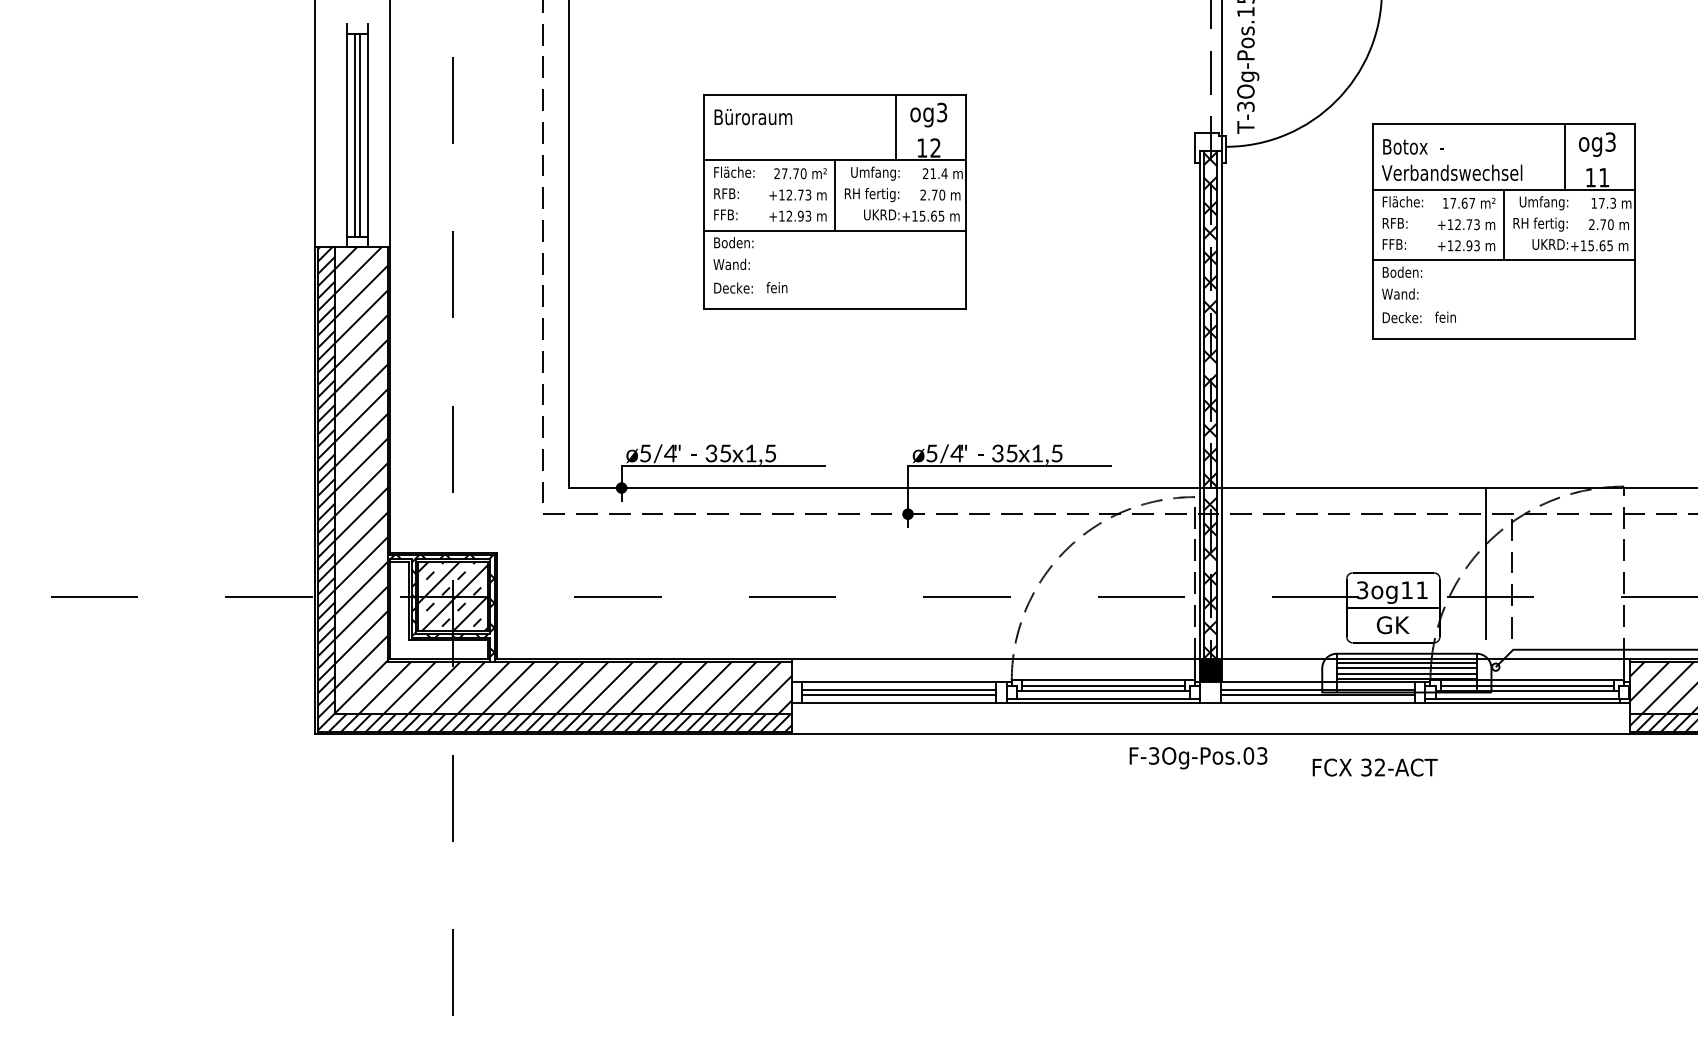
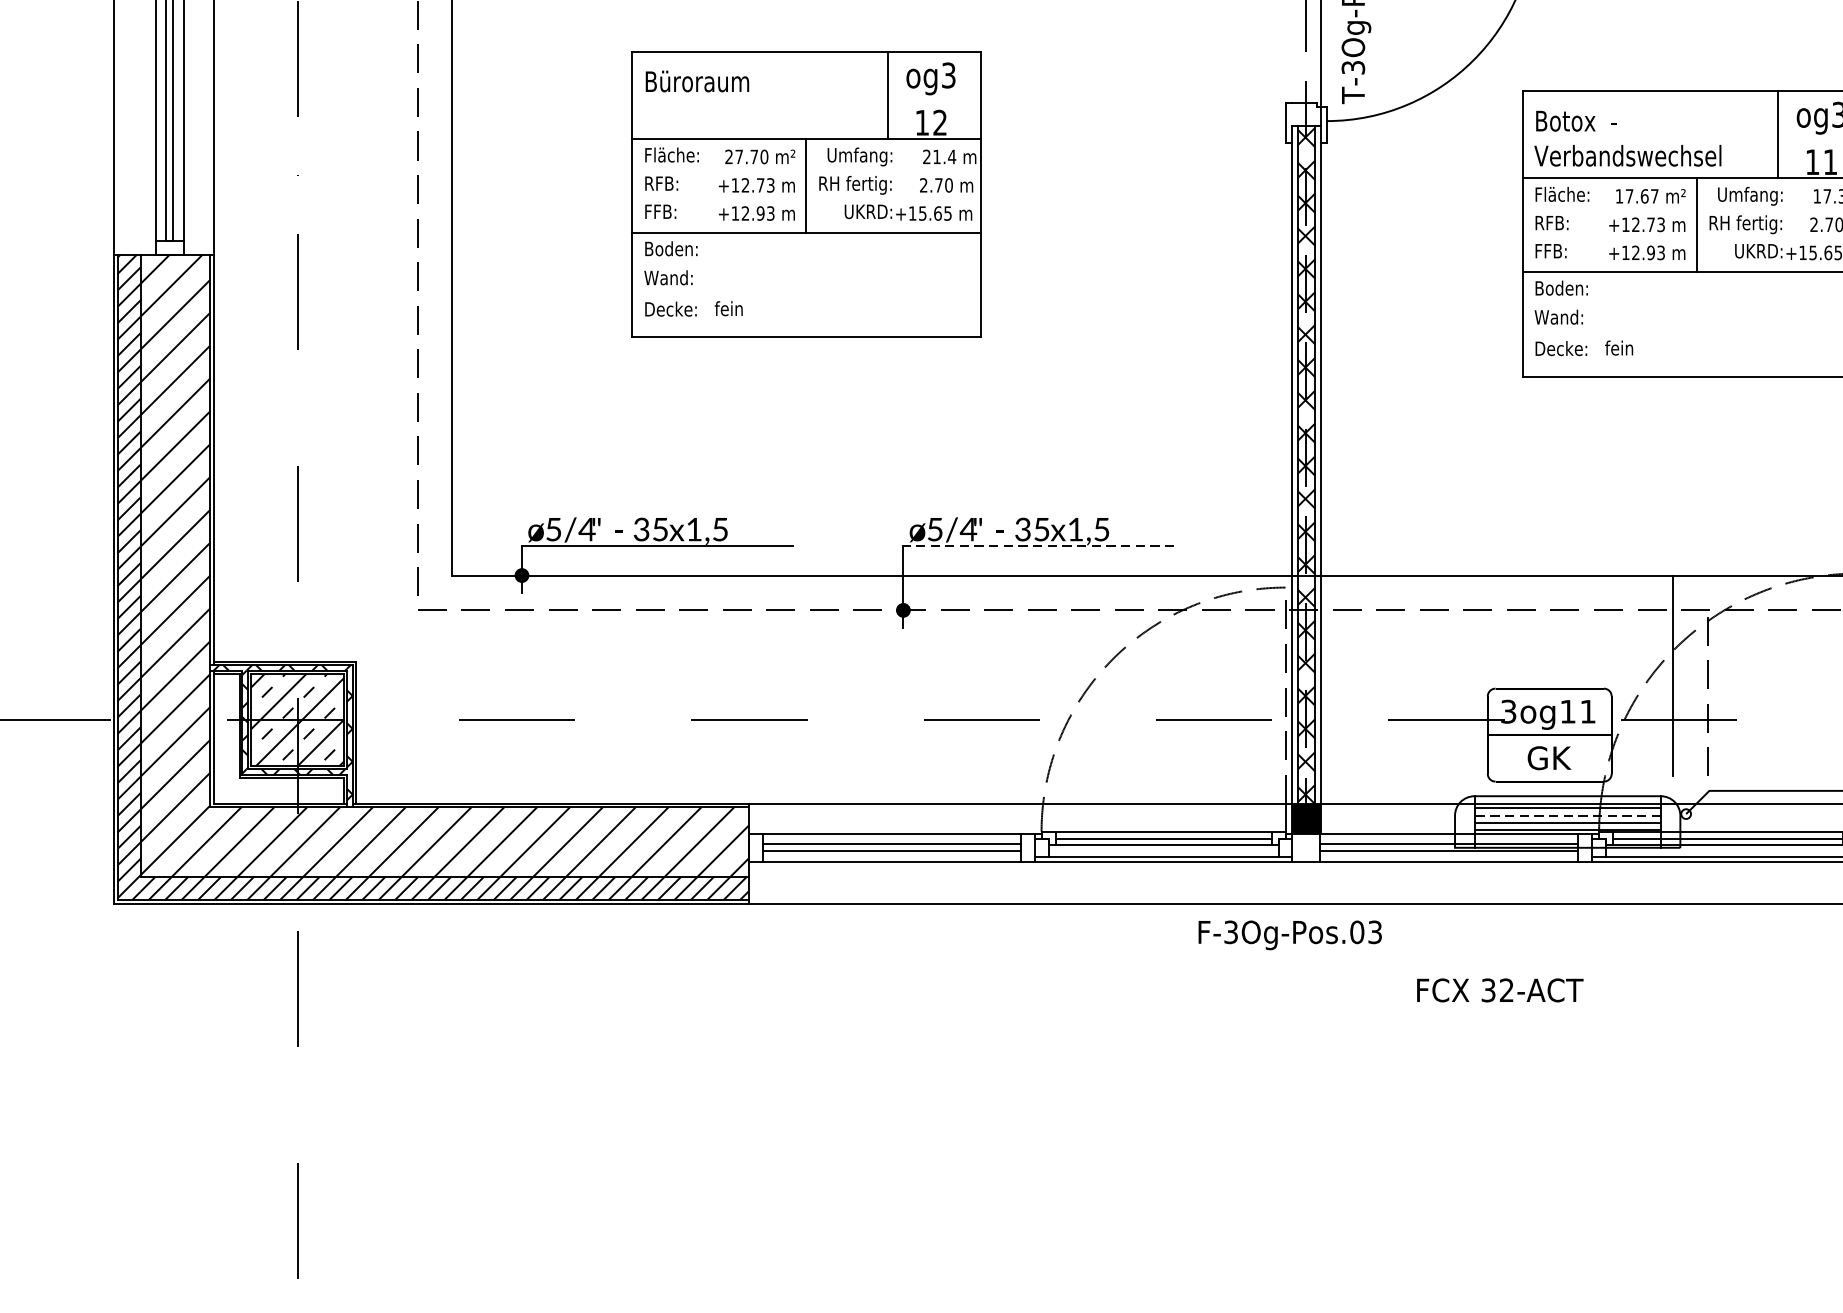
line: (1009, 466) -> (1038, 546), solid -> dashed
line: (1406, 668) -> (1567, 815), solid -> dashed
text: (1374, 767) -> (1499, 990), moved

